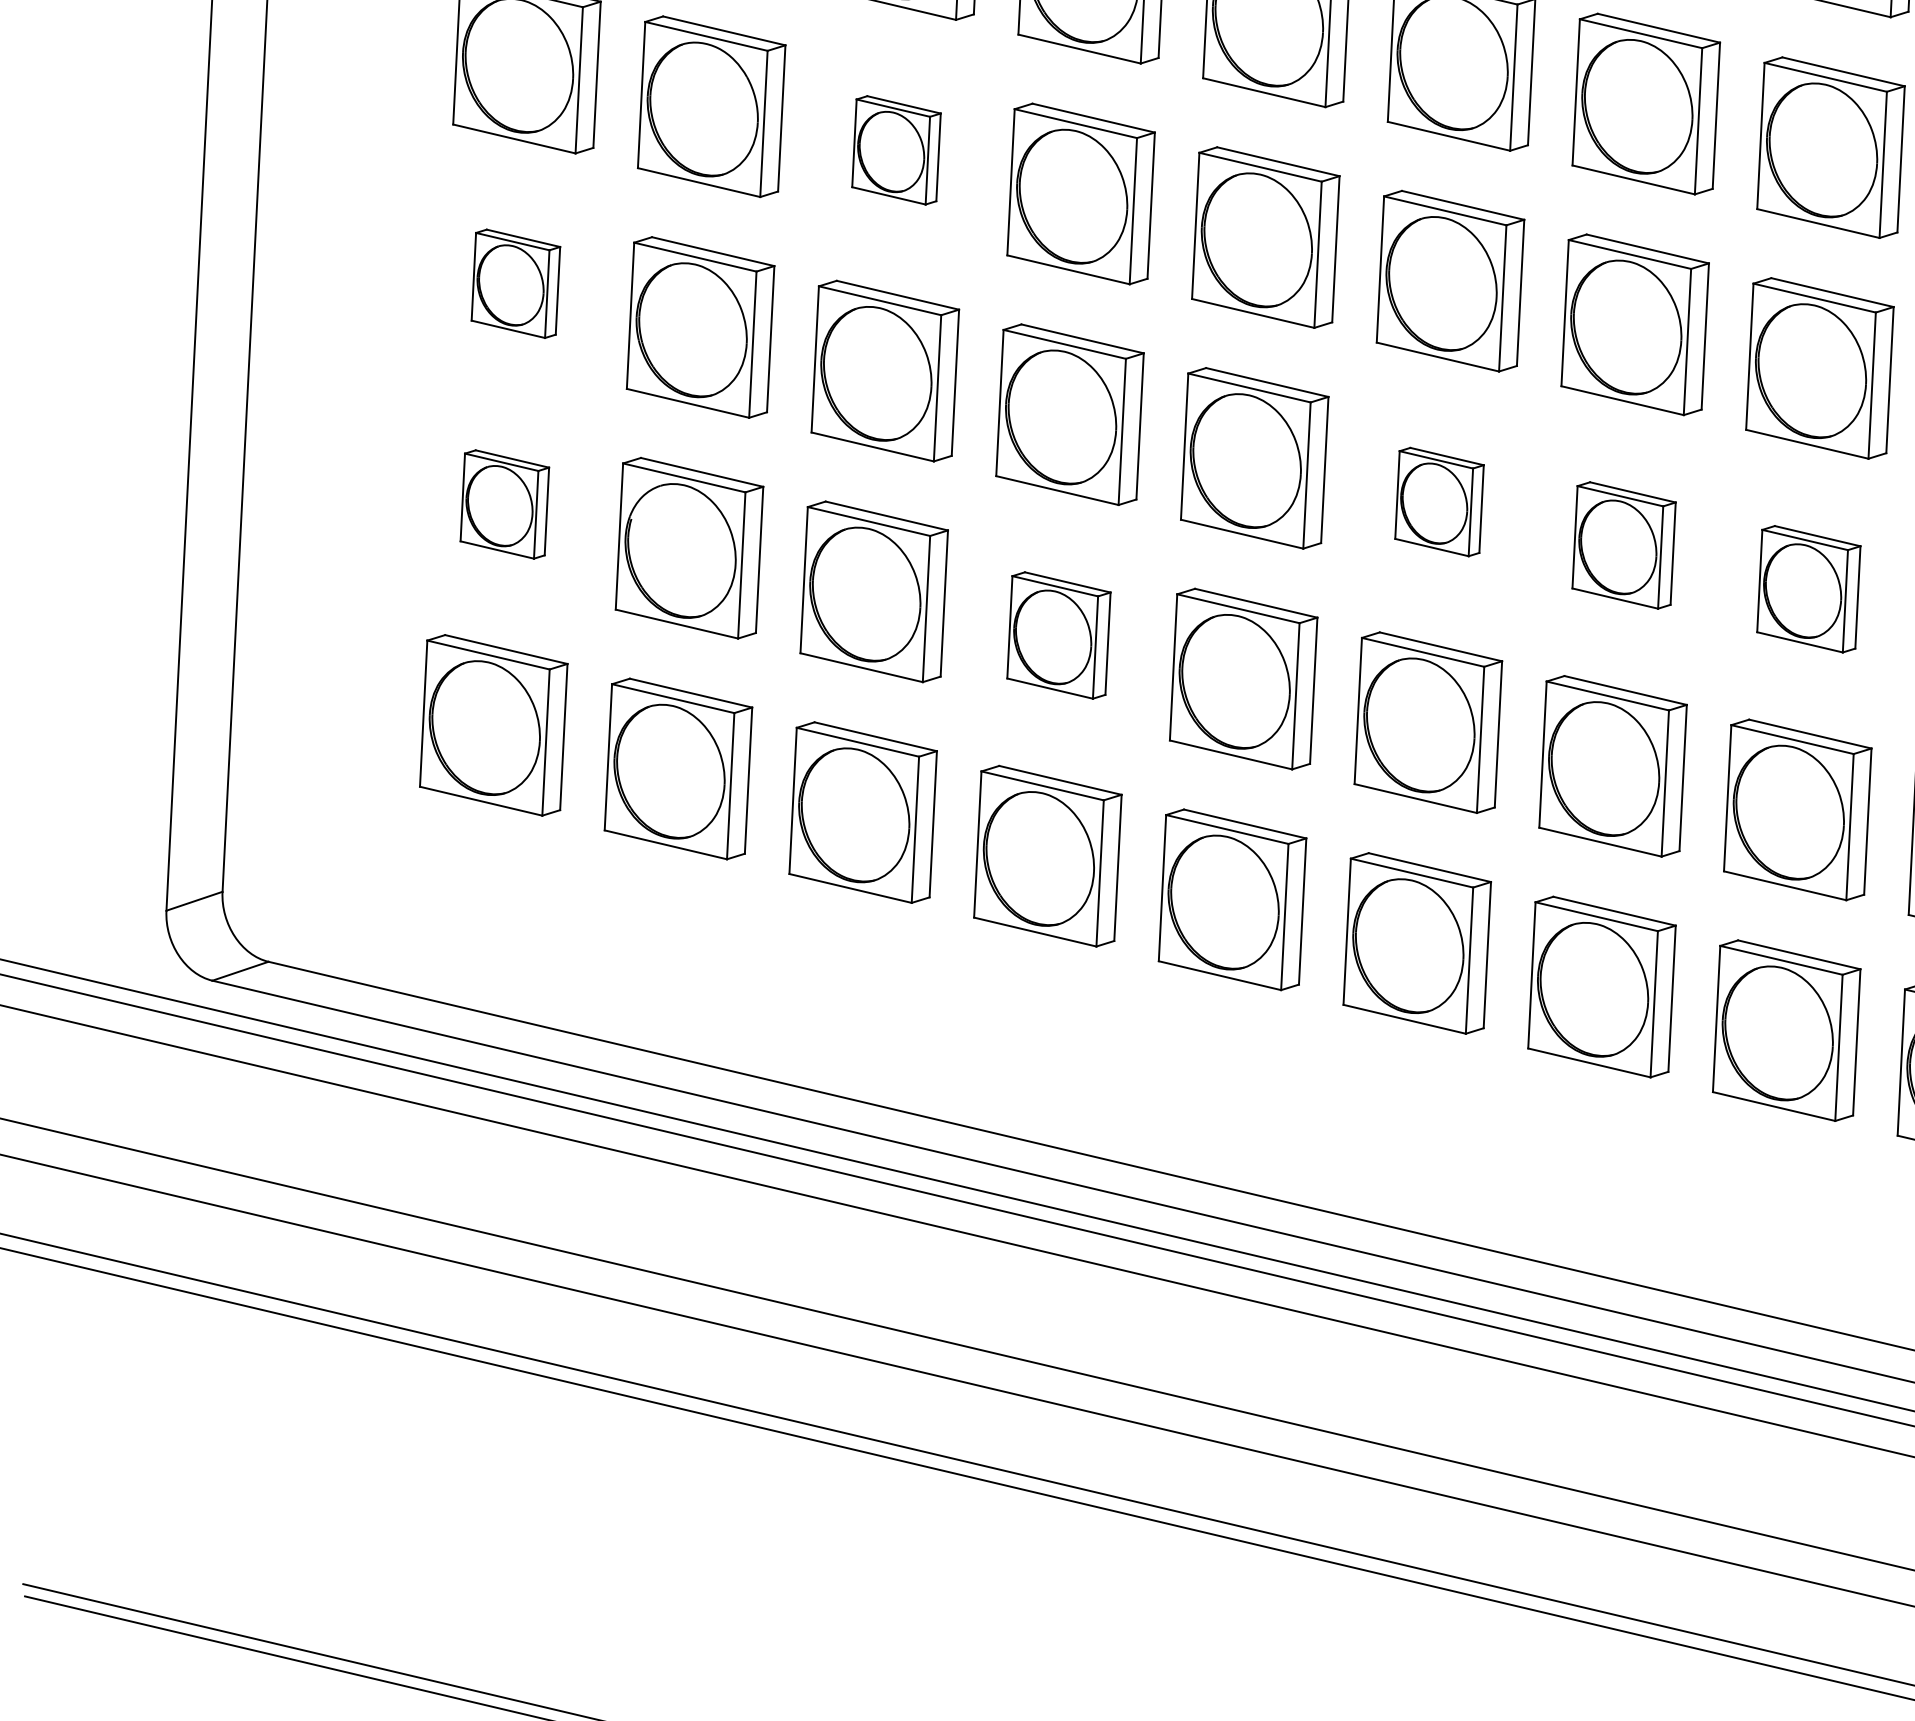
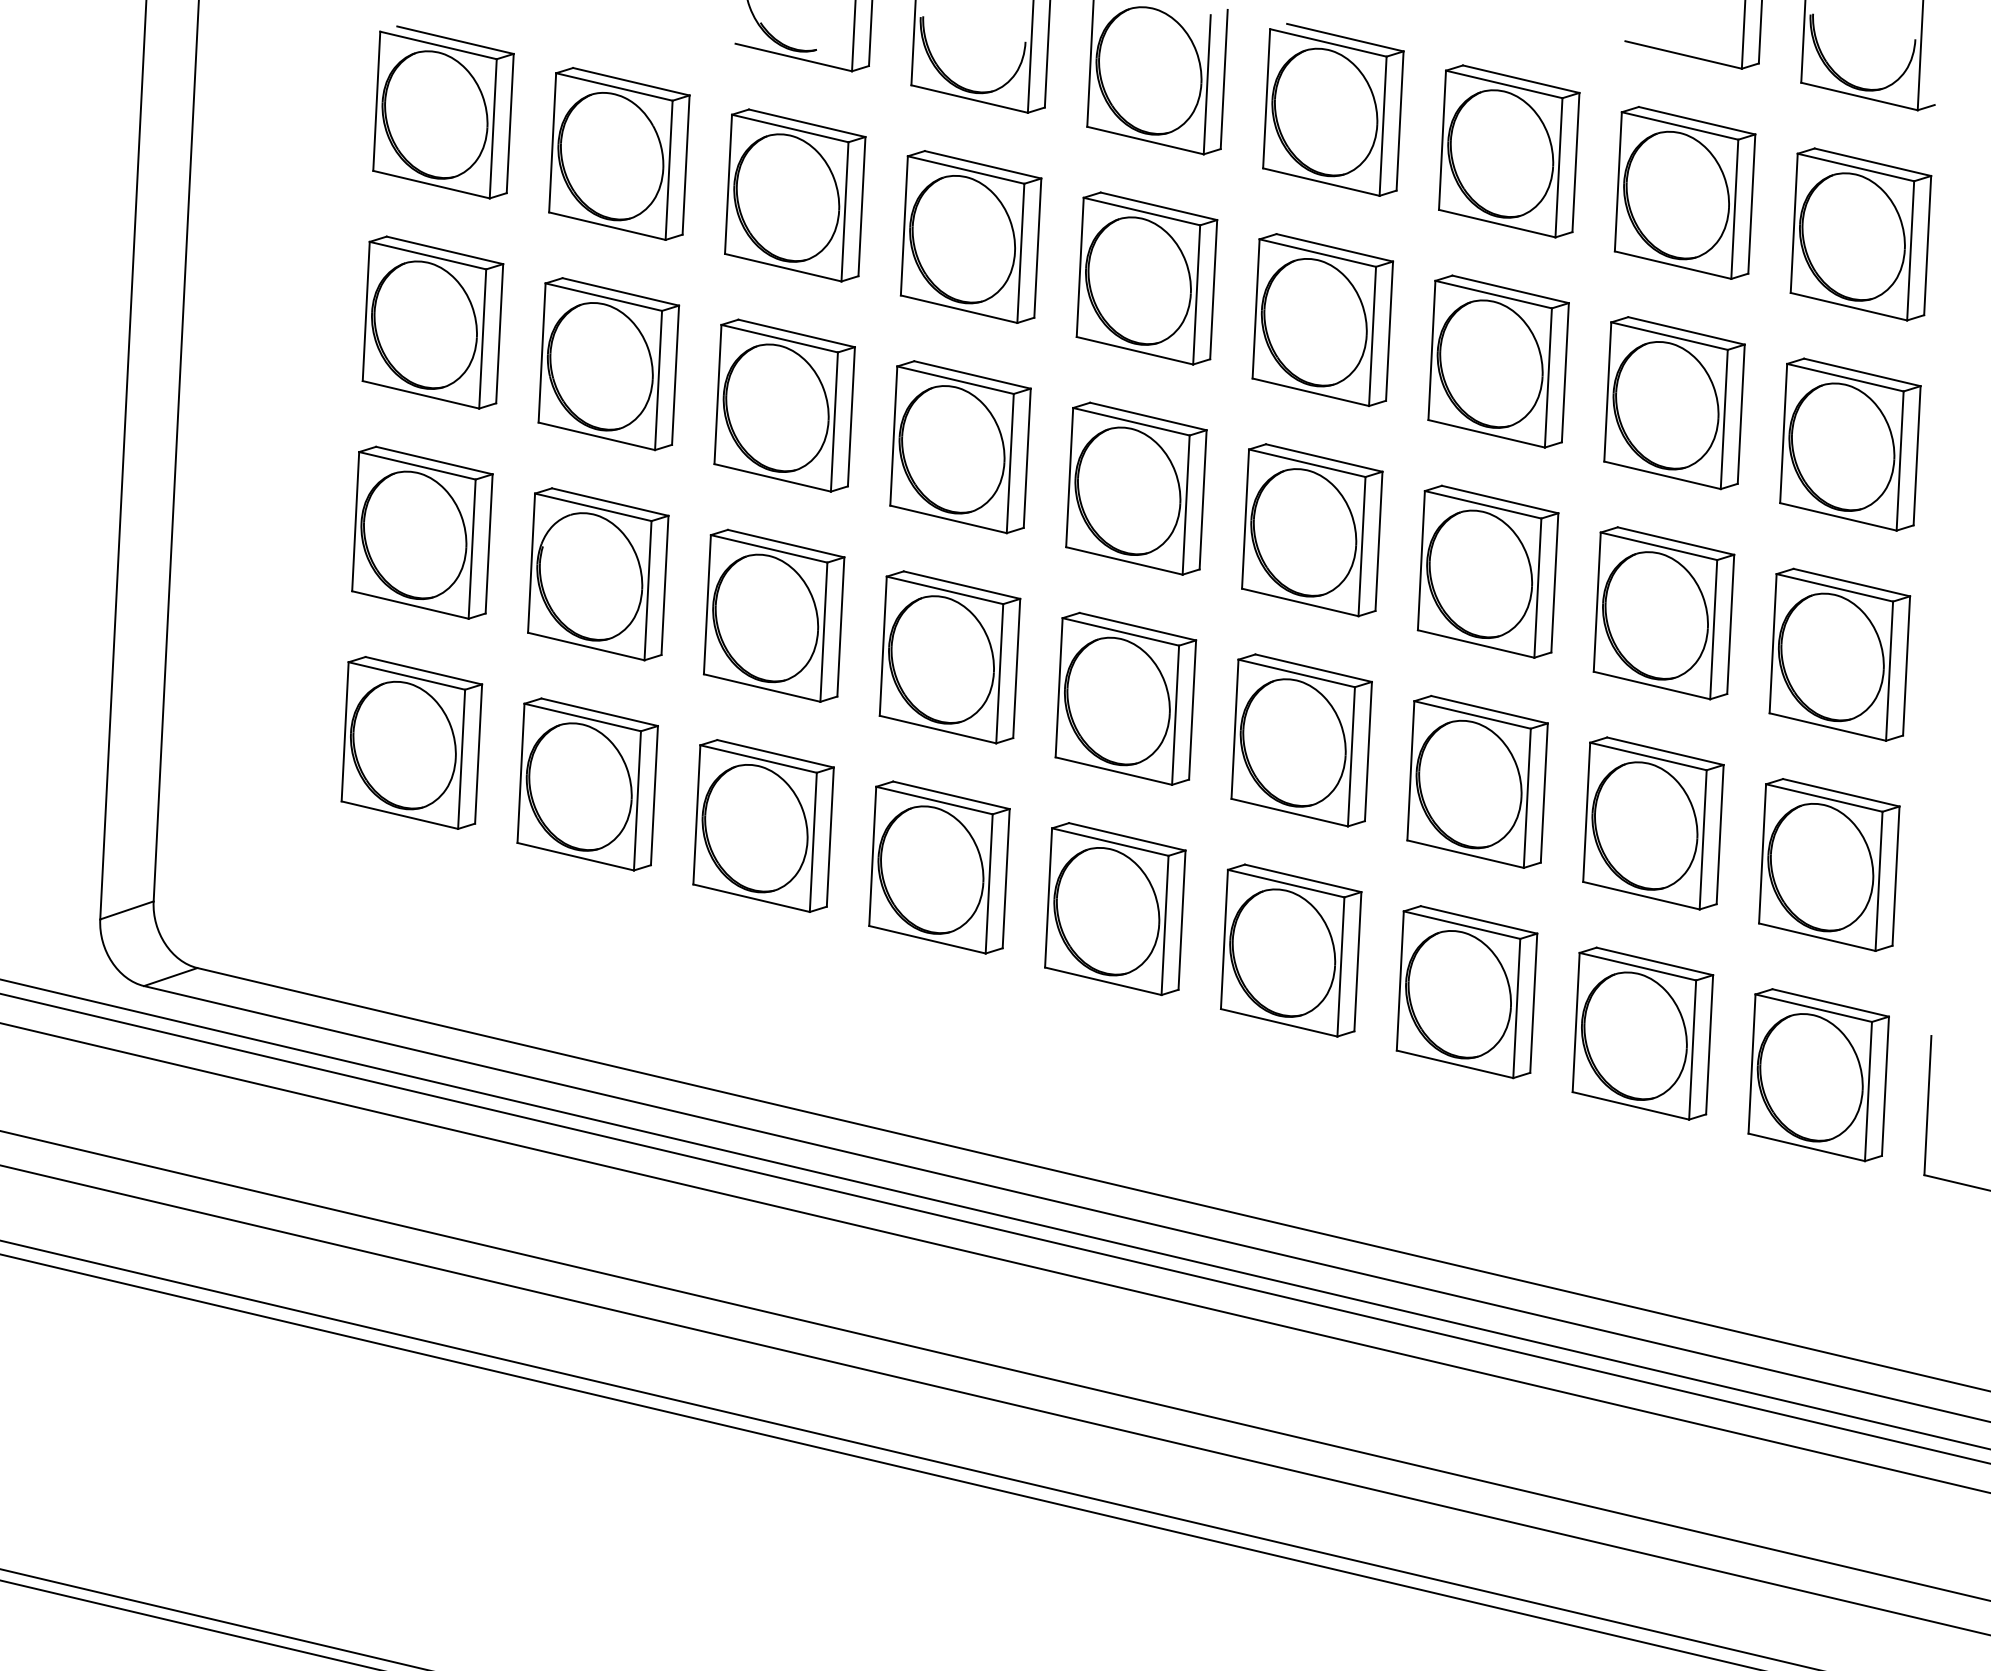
part: (896, 150) -> (795, 195), size x1.67
part: (515, 283) -> (432, 322), size x1.67
part: (1439, 502) -> (1312, 530), size x1.67
part: (504, 504) -> (422, 532), size x1.67
part: (1623, 545) -> (1487, 571), size x1.43
part: (1808, 589) -> (1663, 613), size x1.43
part: (1058, 635) -> (949, 657), size x1.43

